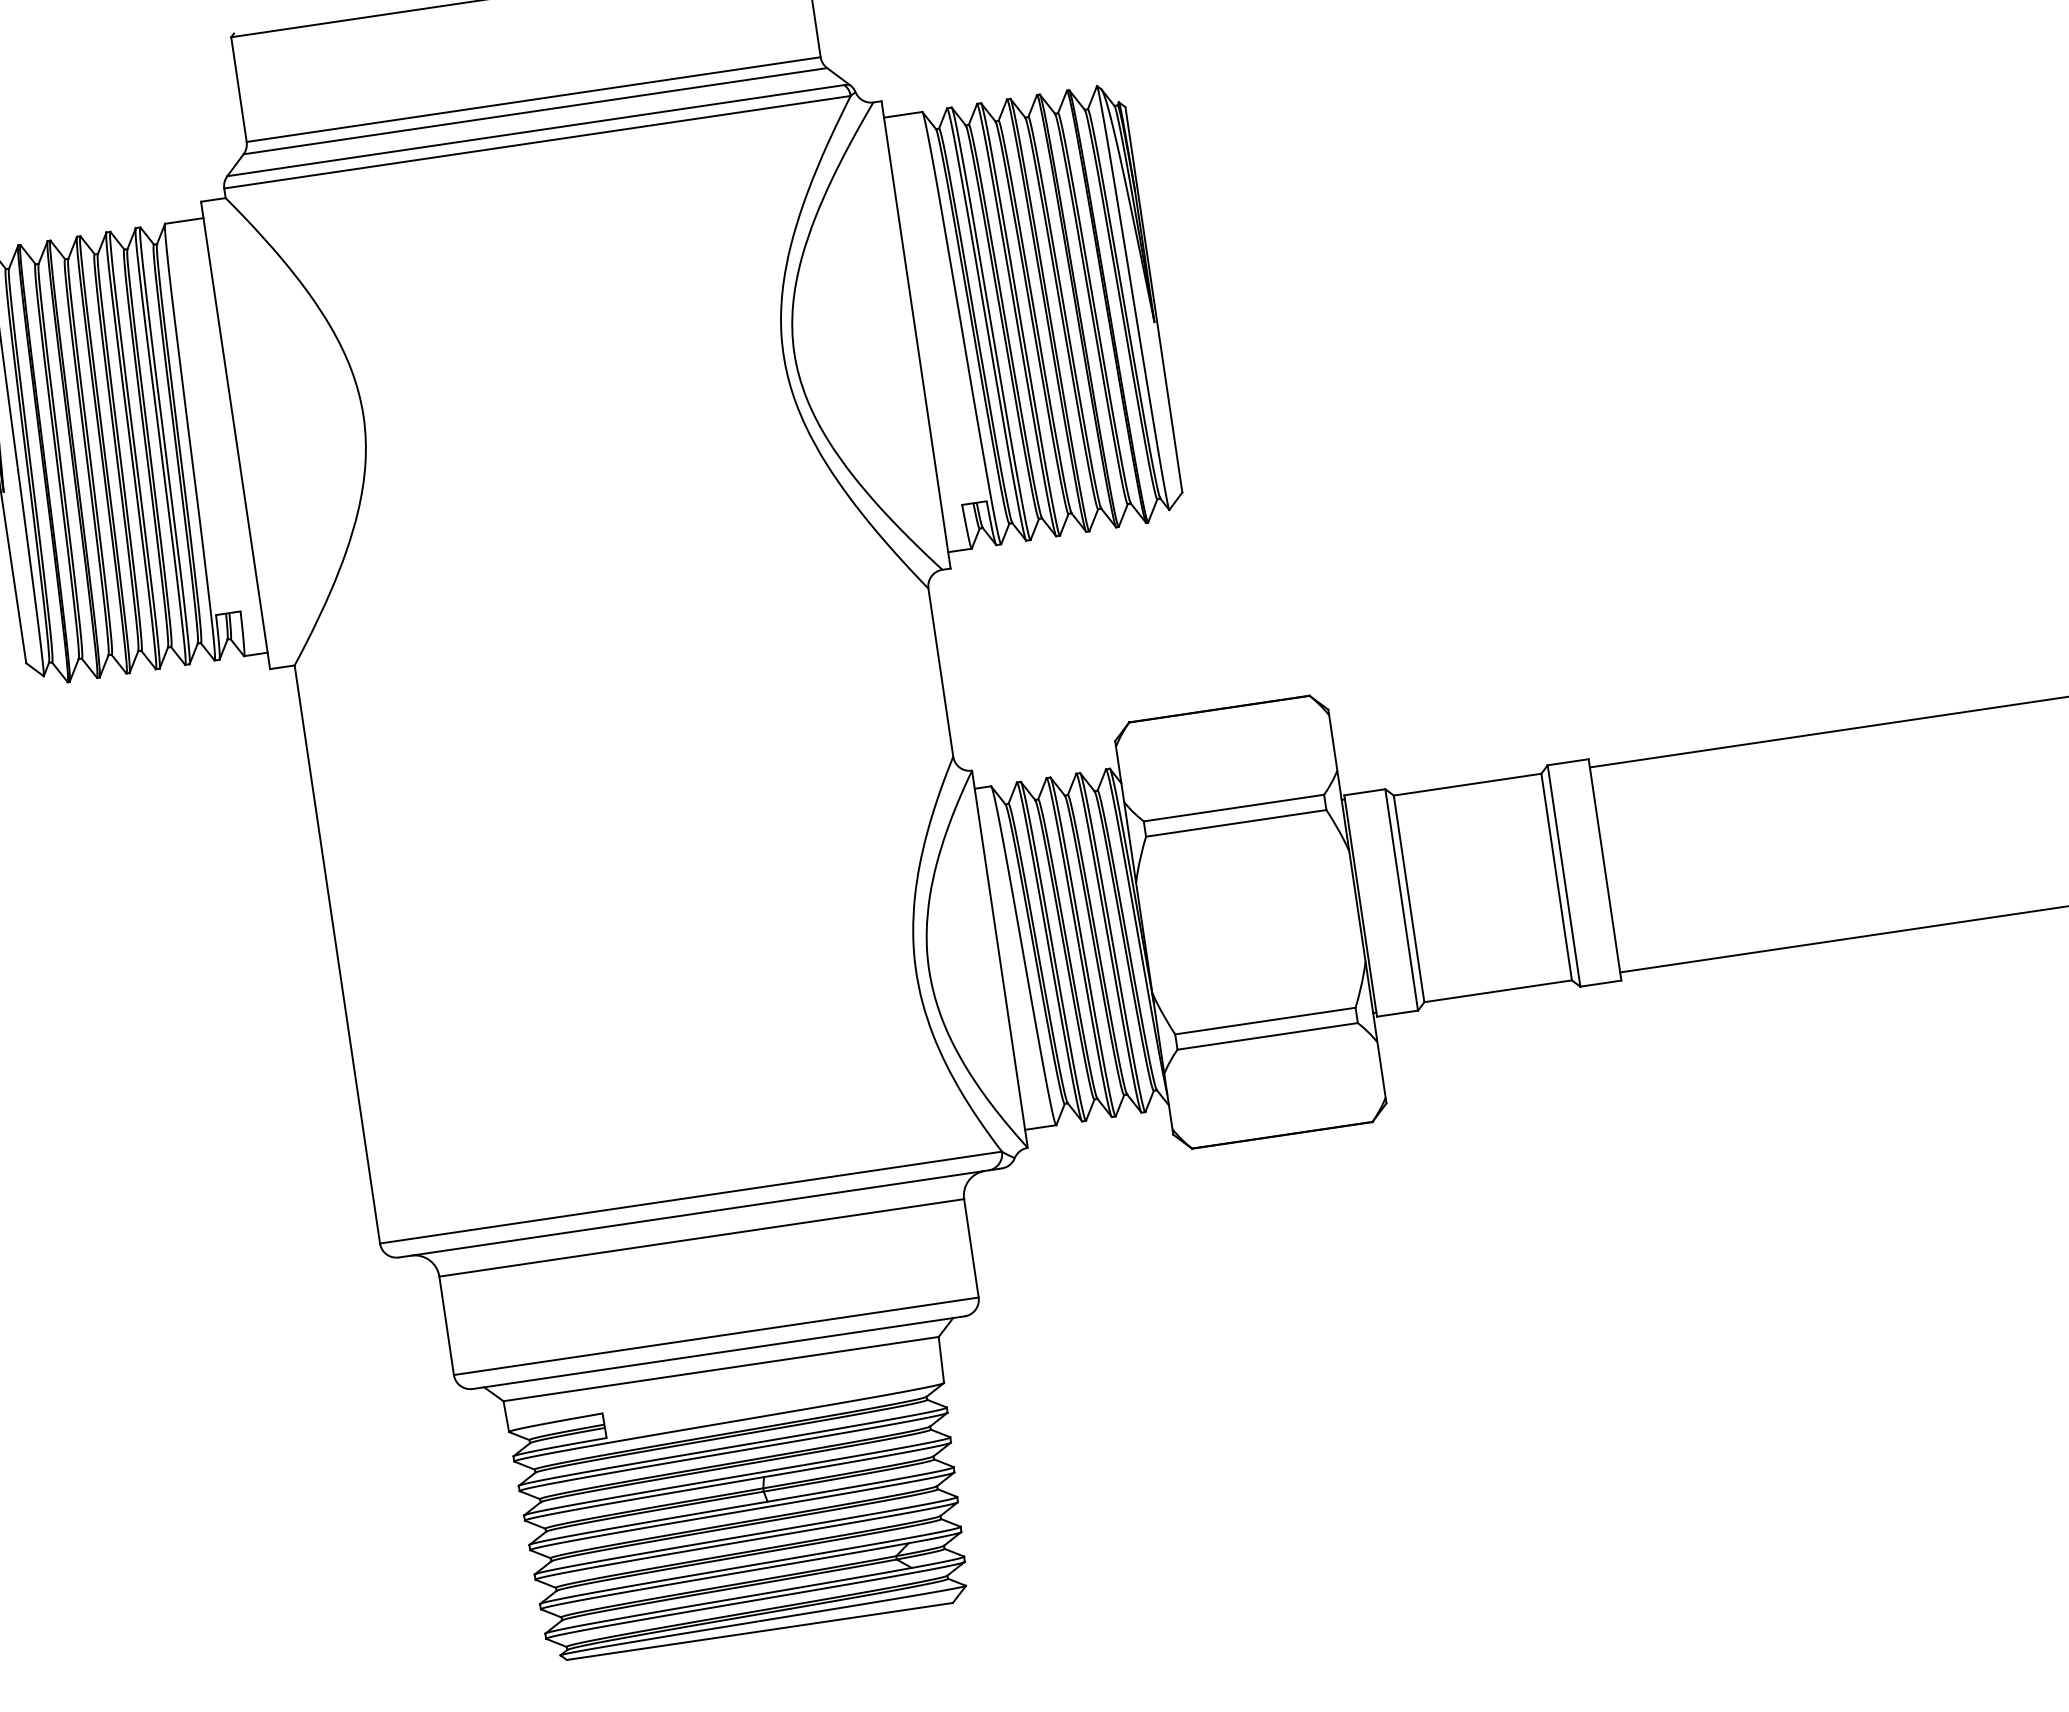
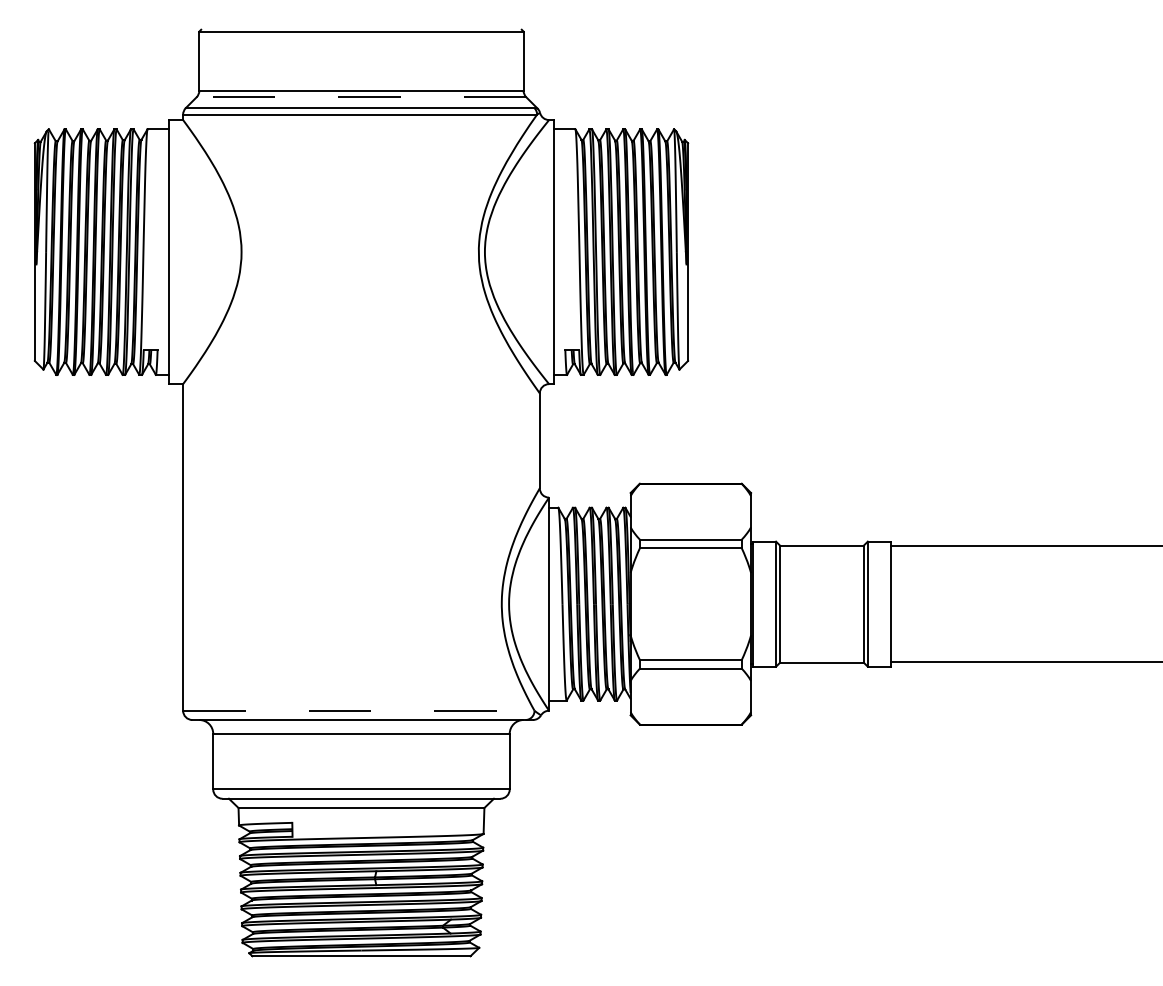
line: (535, 111) -> (361, 97), solid -> dashed
line: (690, 1197) -> (358, 710), solid -> dashed

